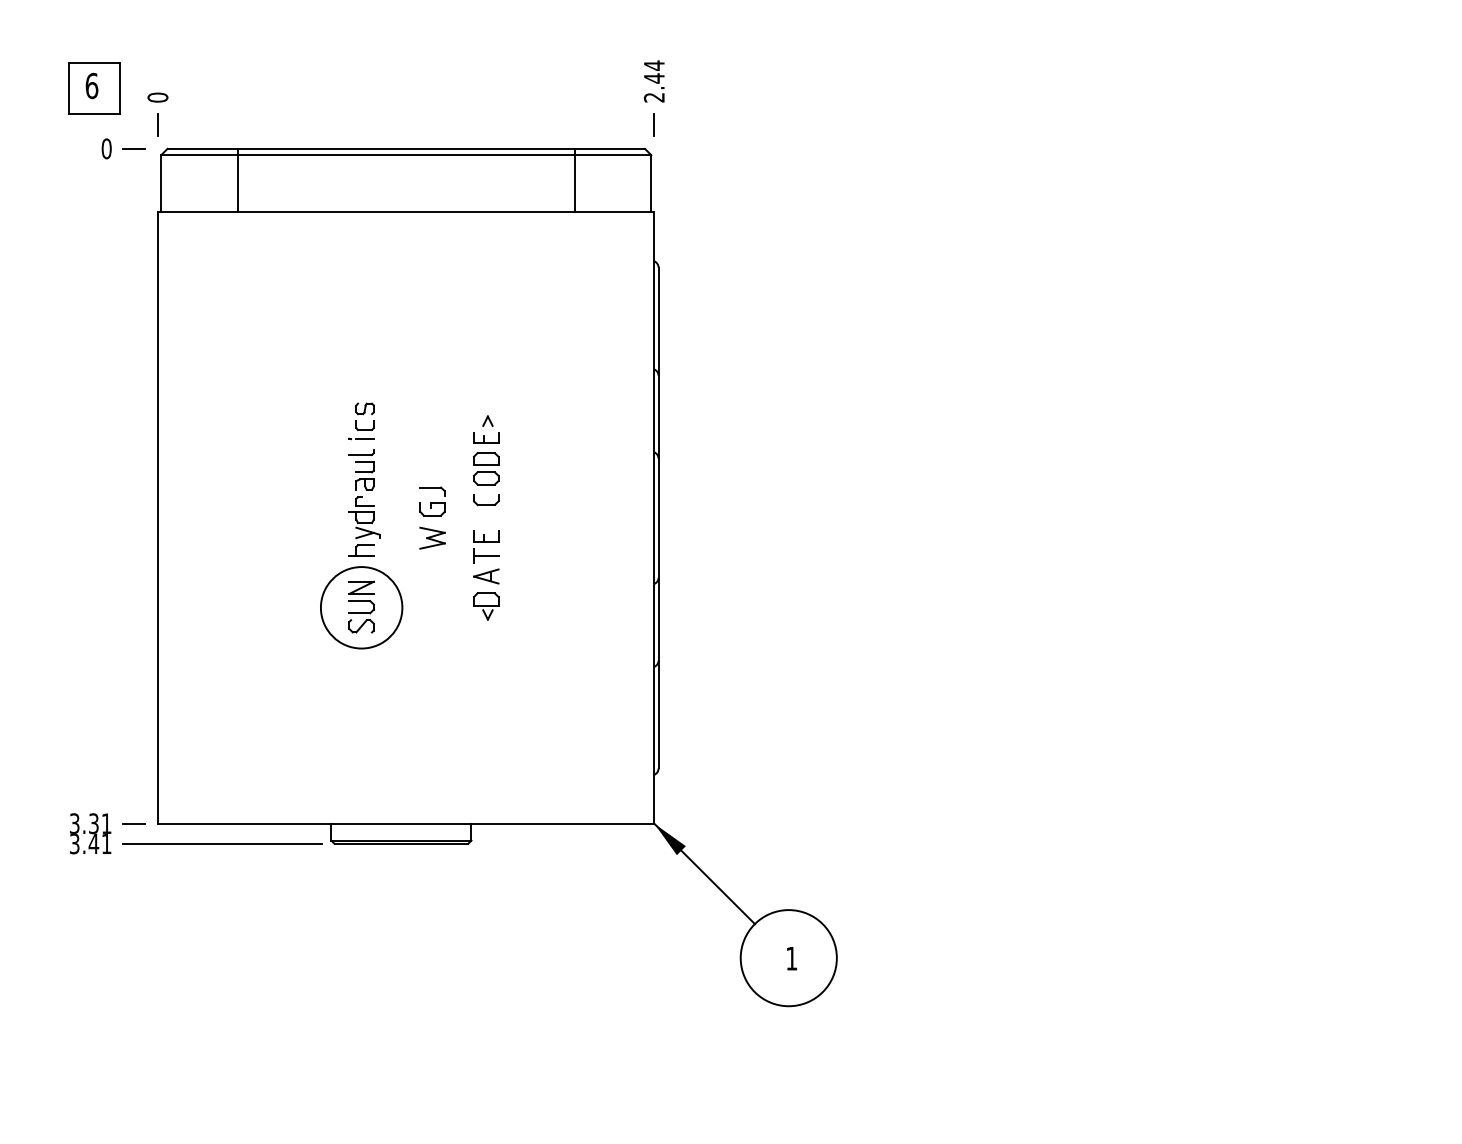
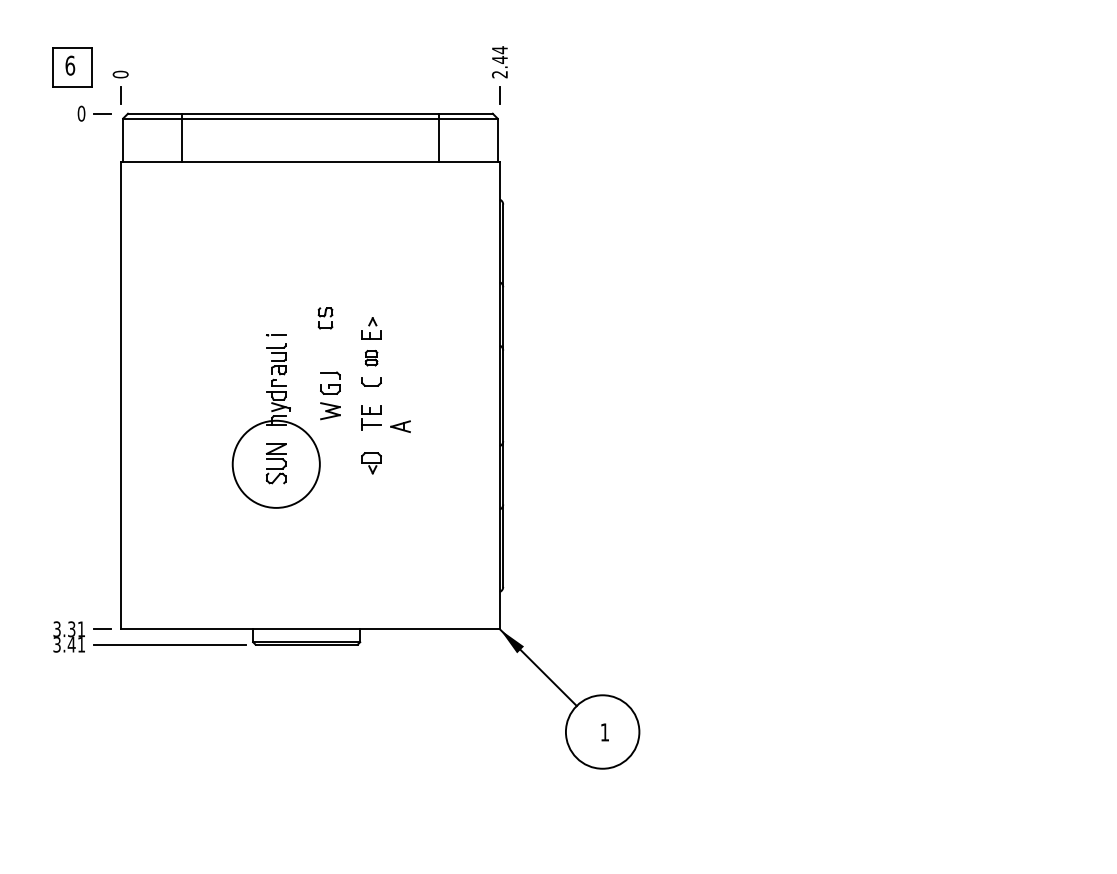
part: (364, 416) -> (325, 318), moved
part: (486, 468) -> (371, 357), size x0.6
part: (486, 576) -> (400, 426), moved
circle: (361, 607) -> (276, 464), size x1.4

